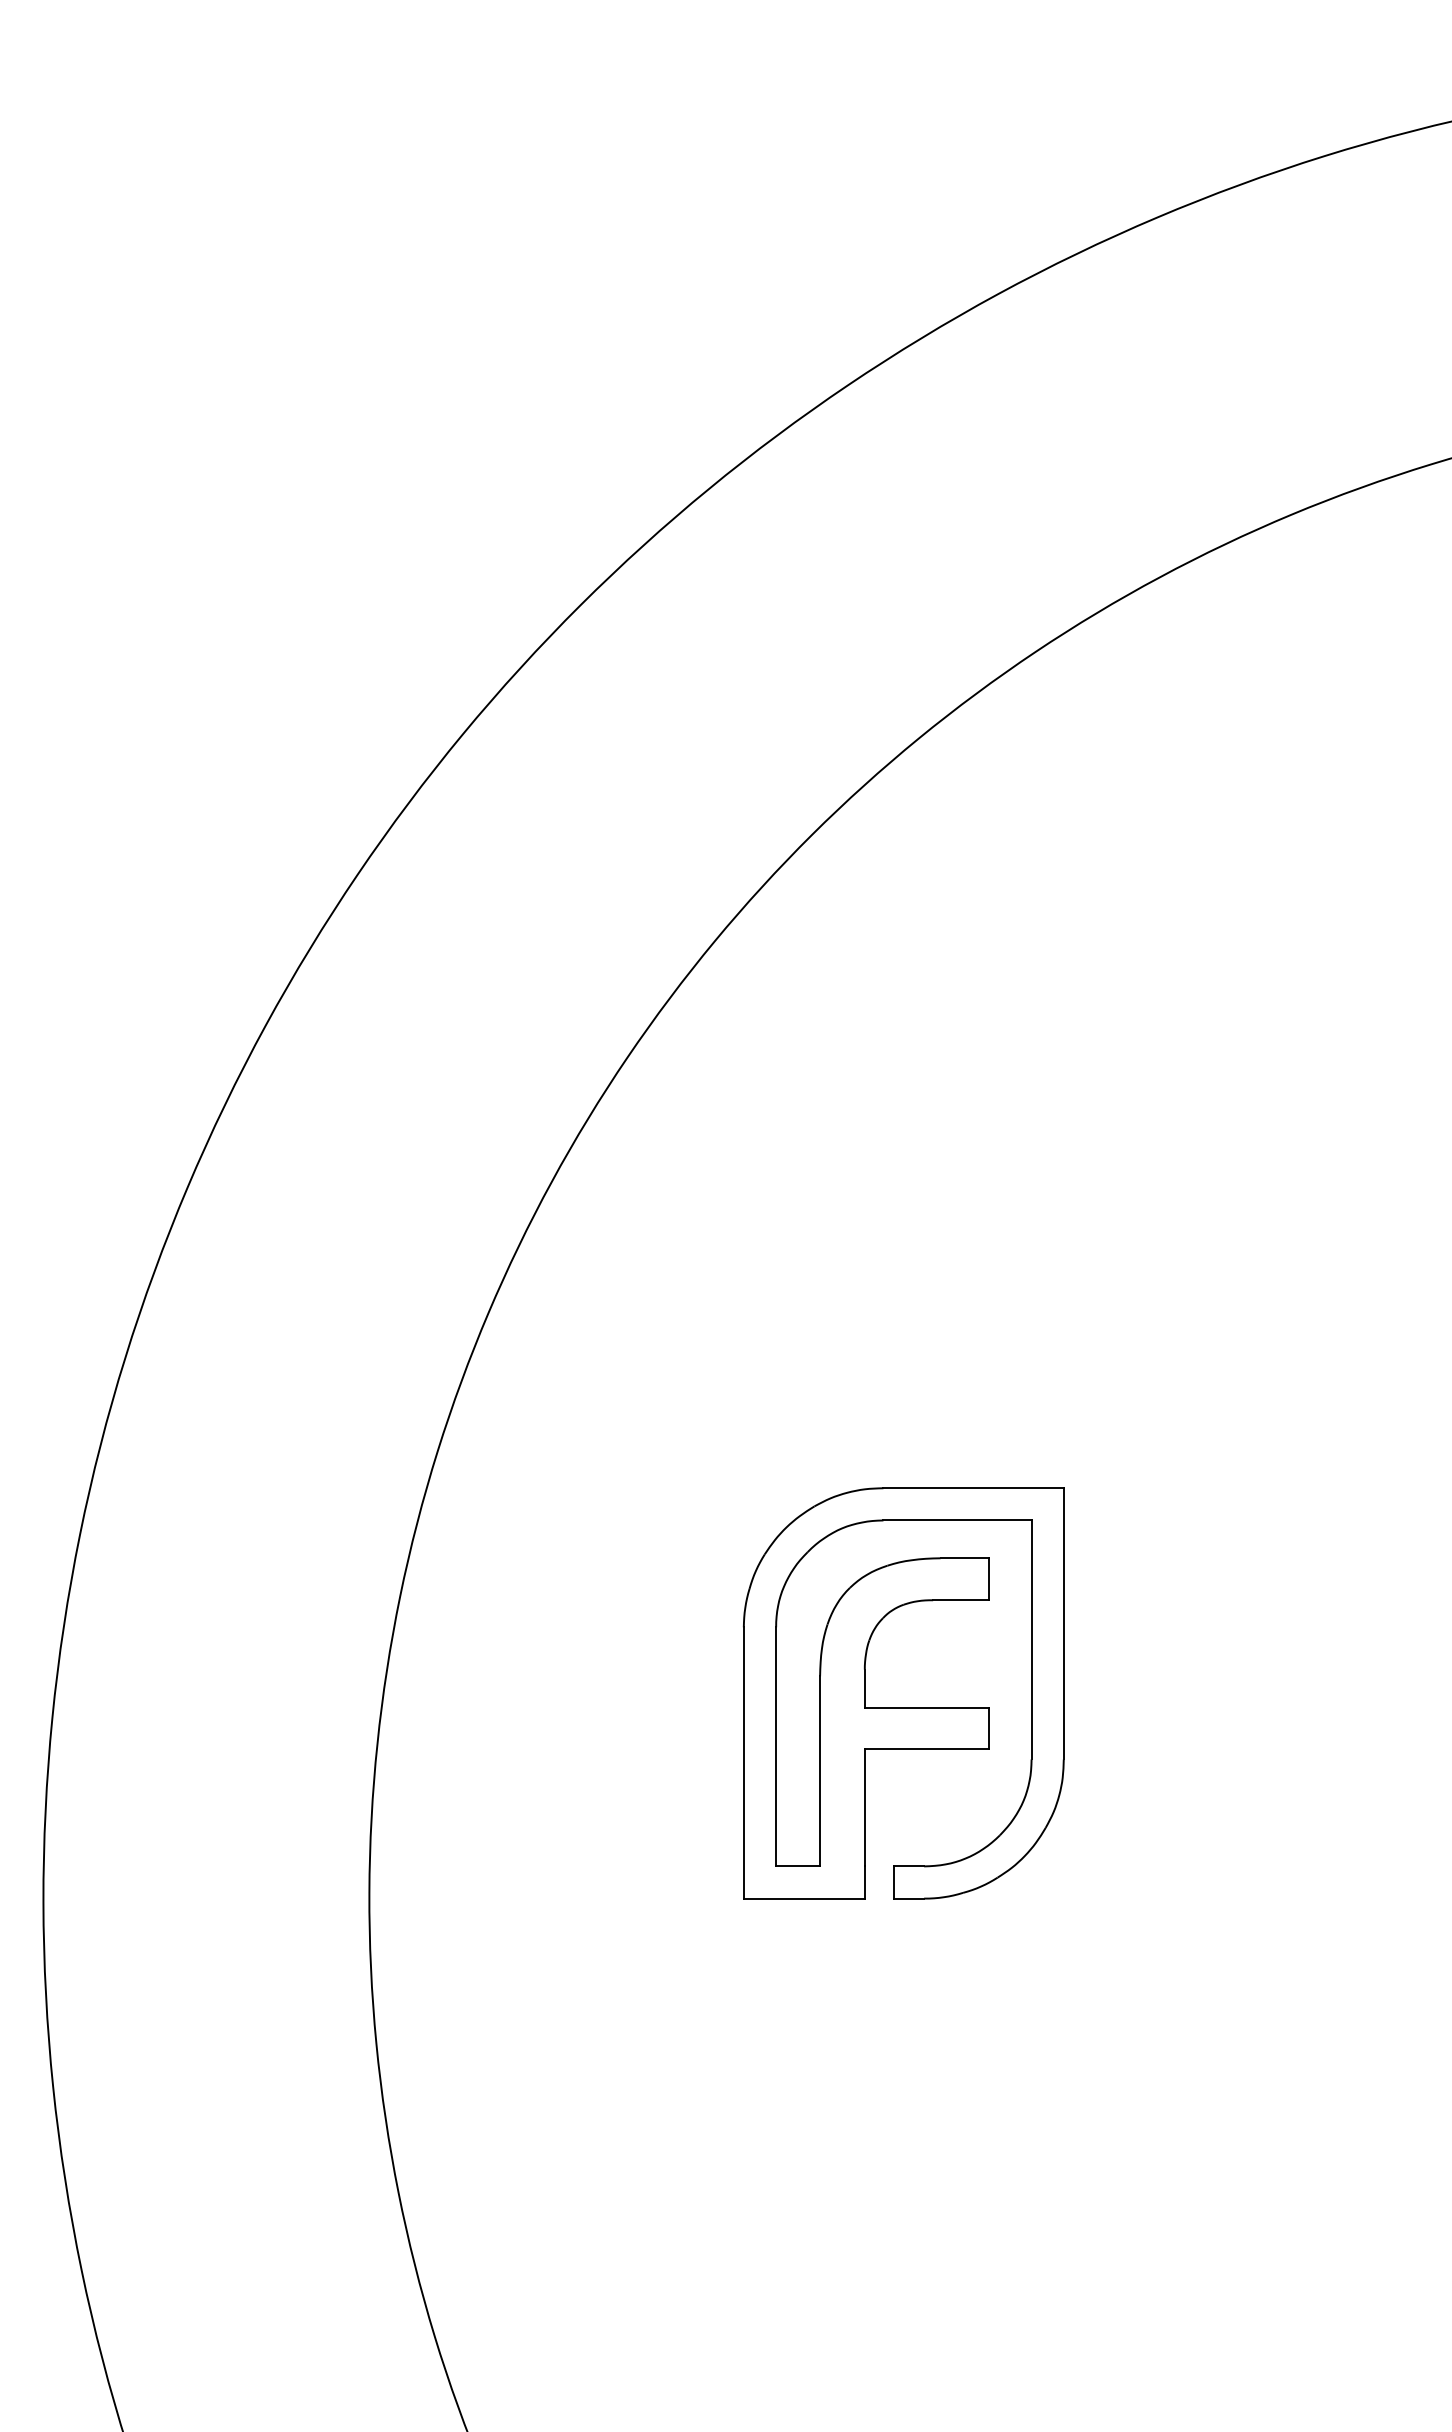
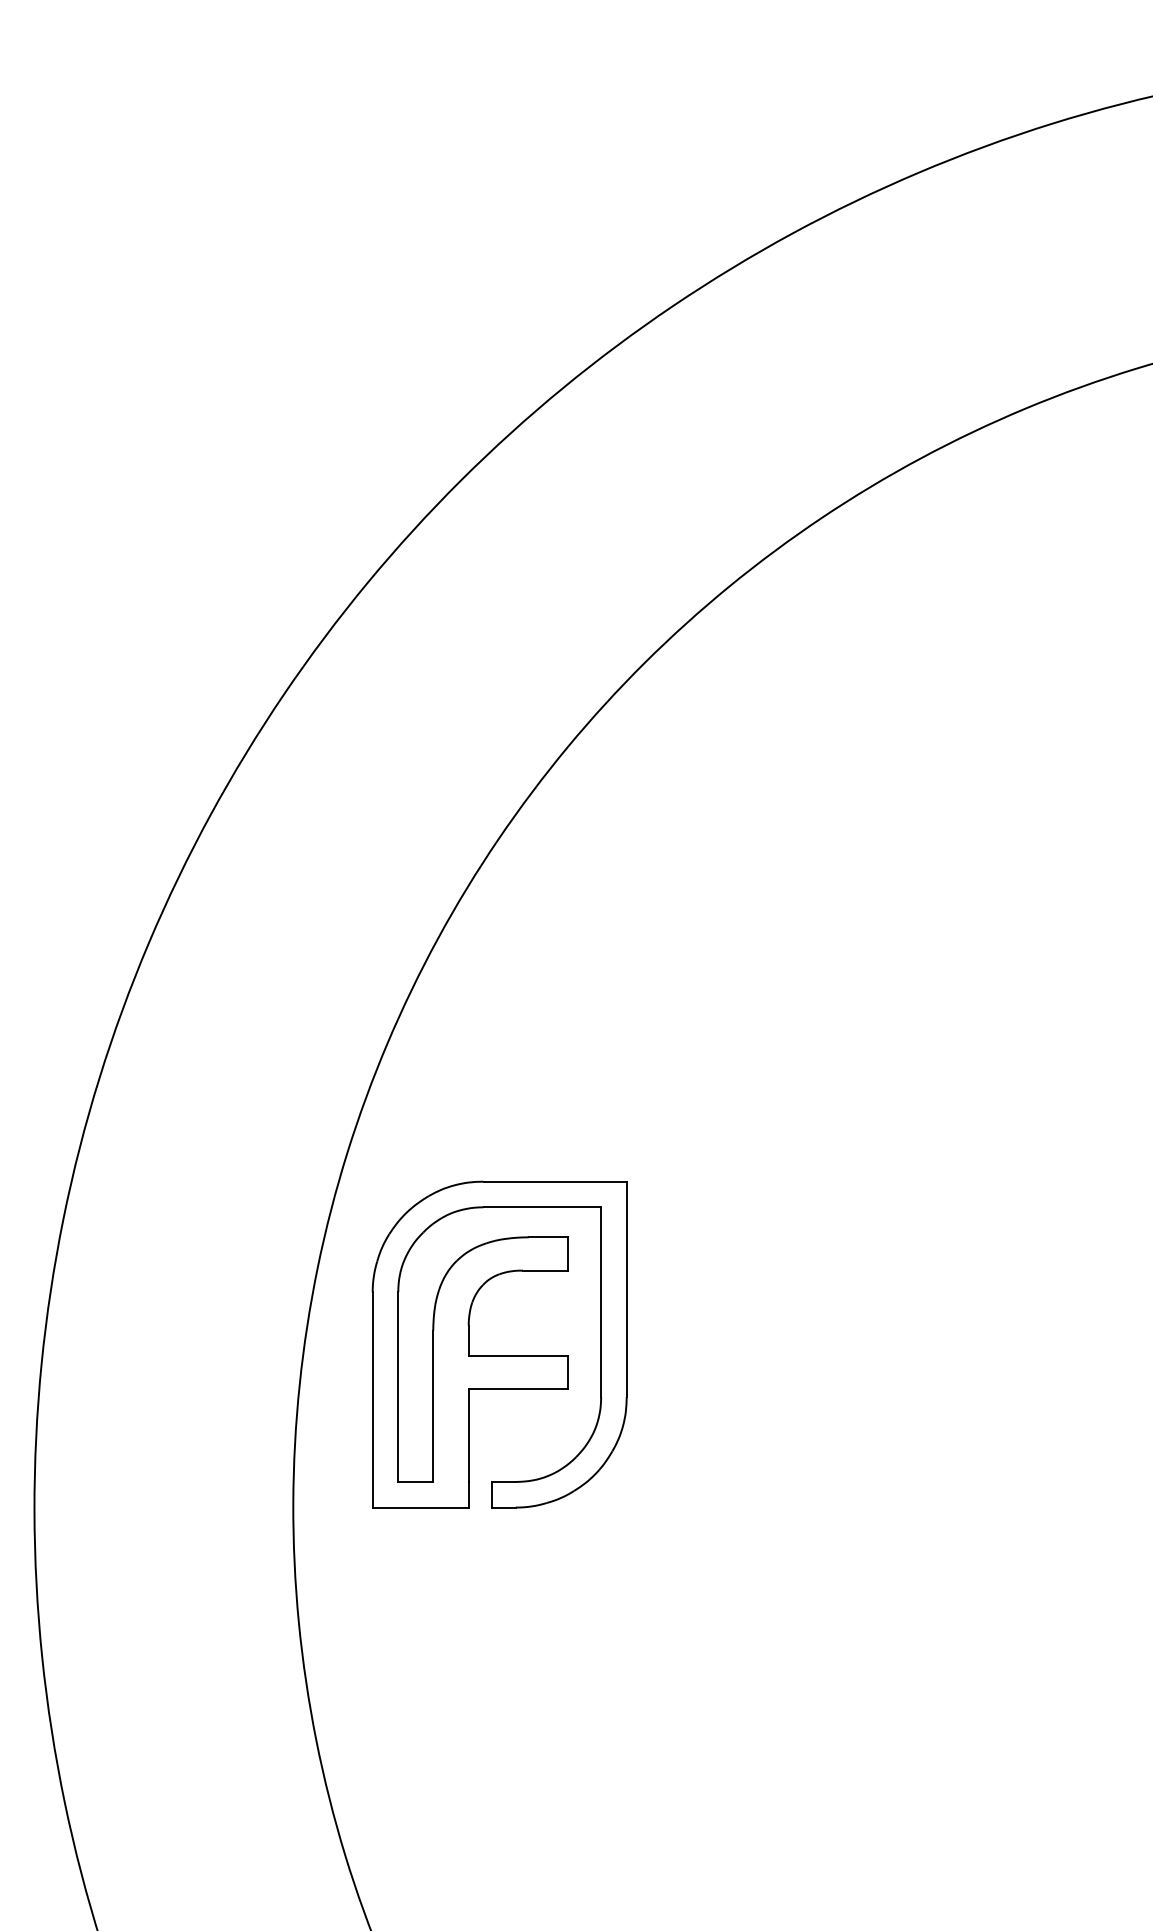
part: (903, 1707) -> (499, 1355), moved

